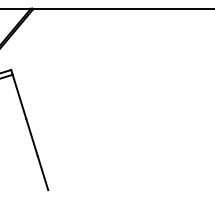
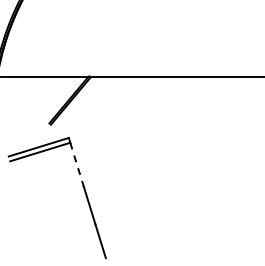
line: (19, 97) -> (77, 165), solid -> dashed

